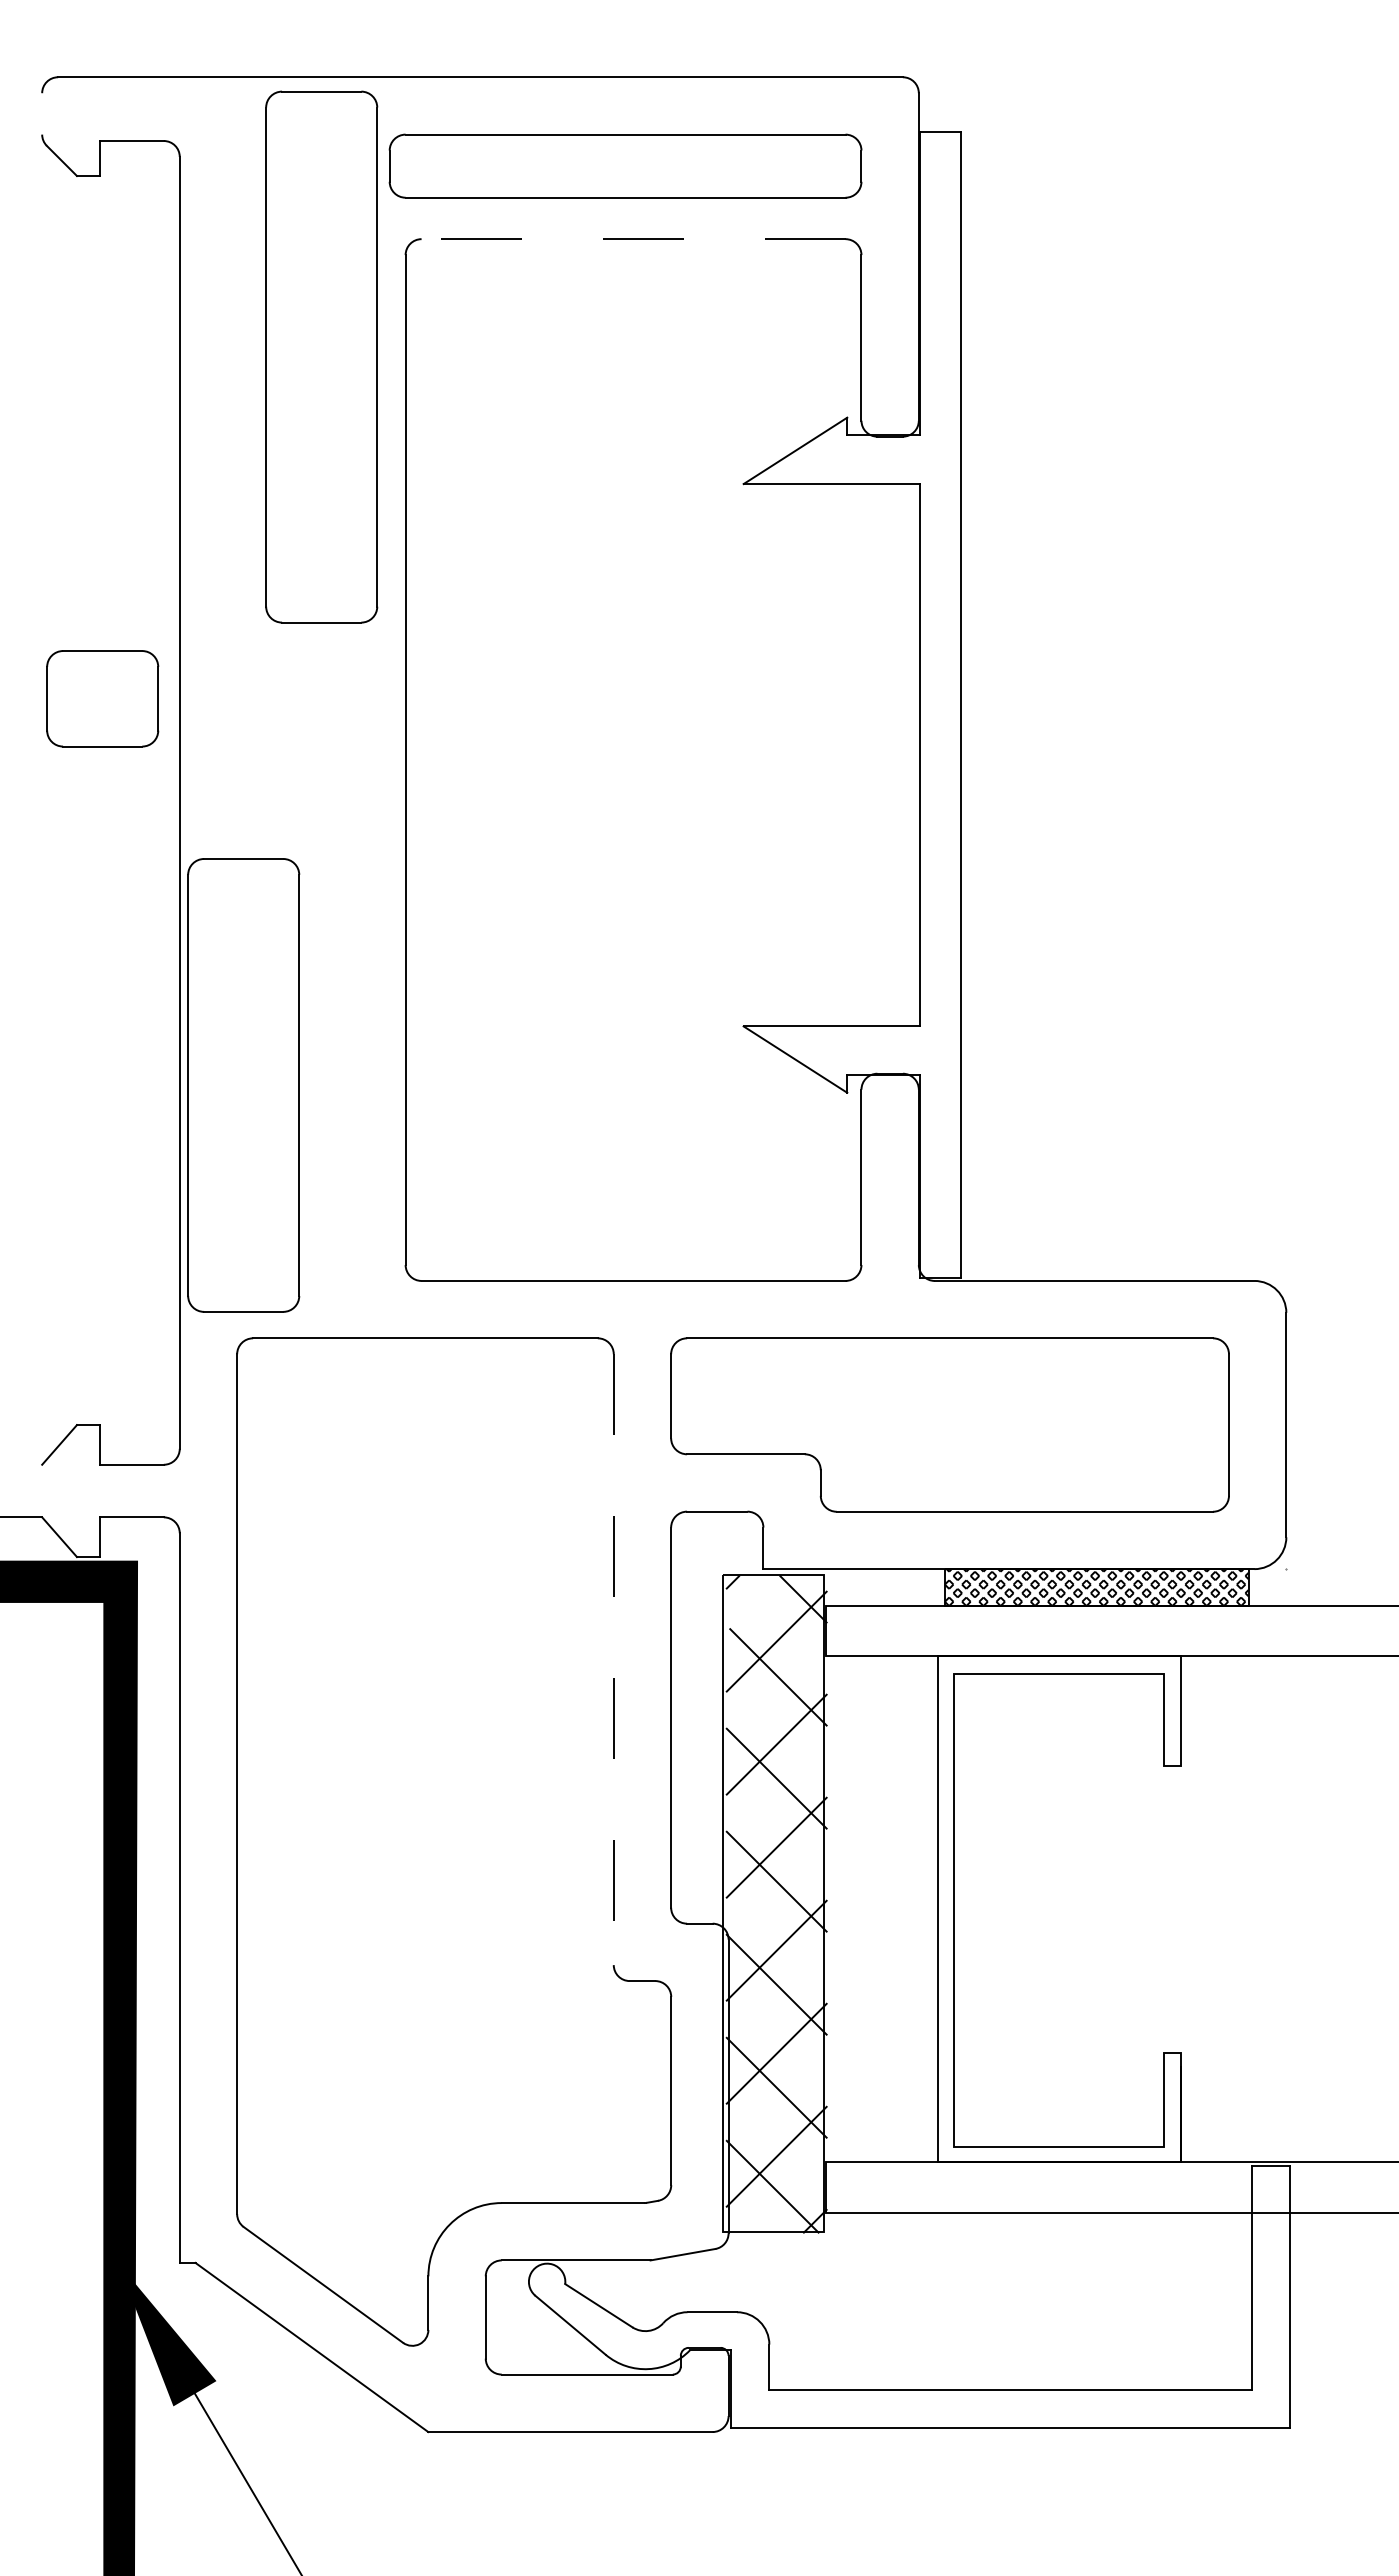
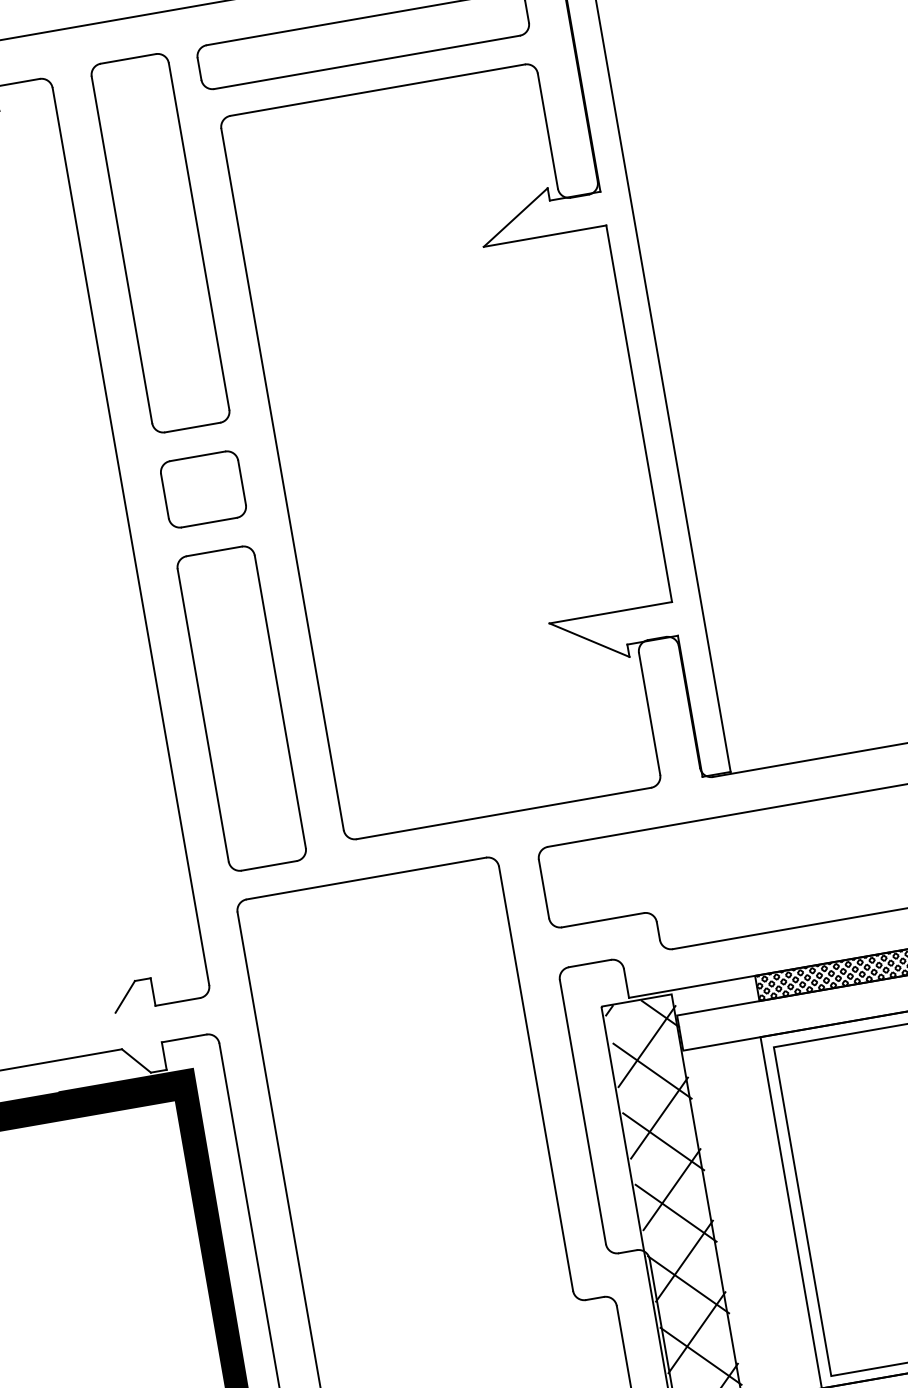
line: (633, 239) -> (377, 90), dashed -> solid
part: (321, 356) -> (160, 242), moved
part: (102, 698) -> (203, 489), moved
part: (243, 1085) -> (241, 708), moved
line: (613, 1660) -> (535, 1079), dashed -> solid

